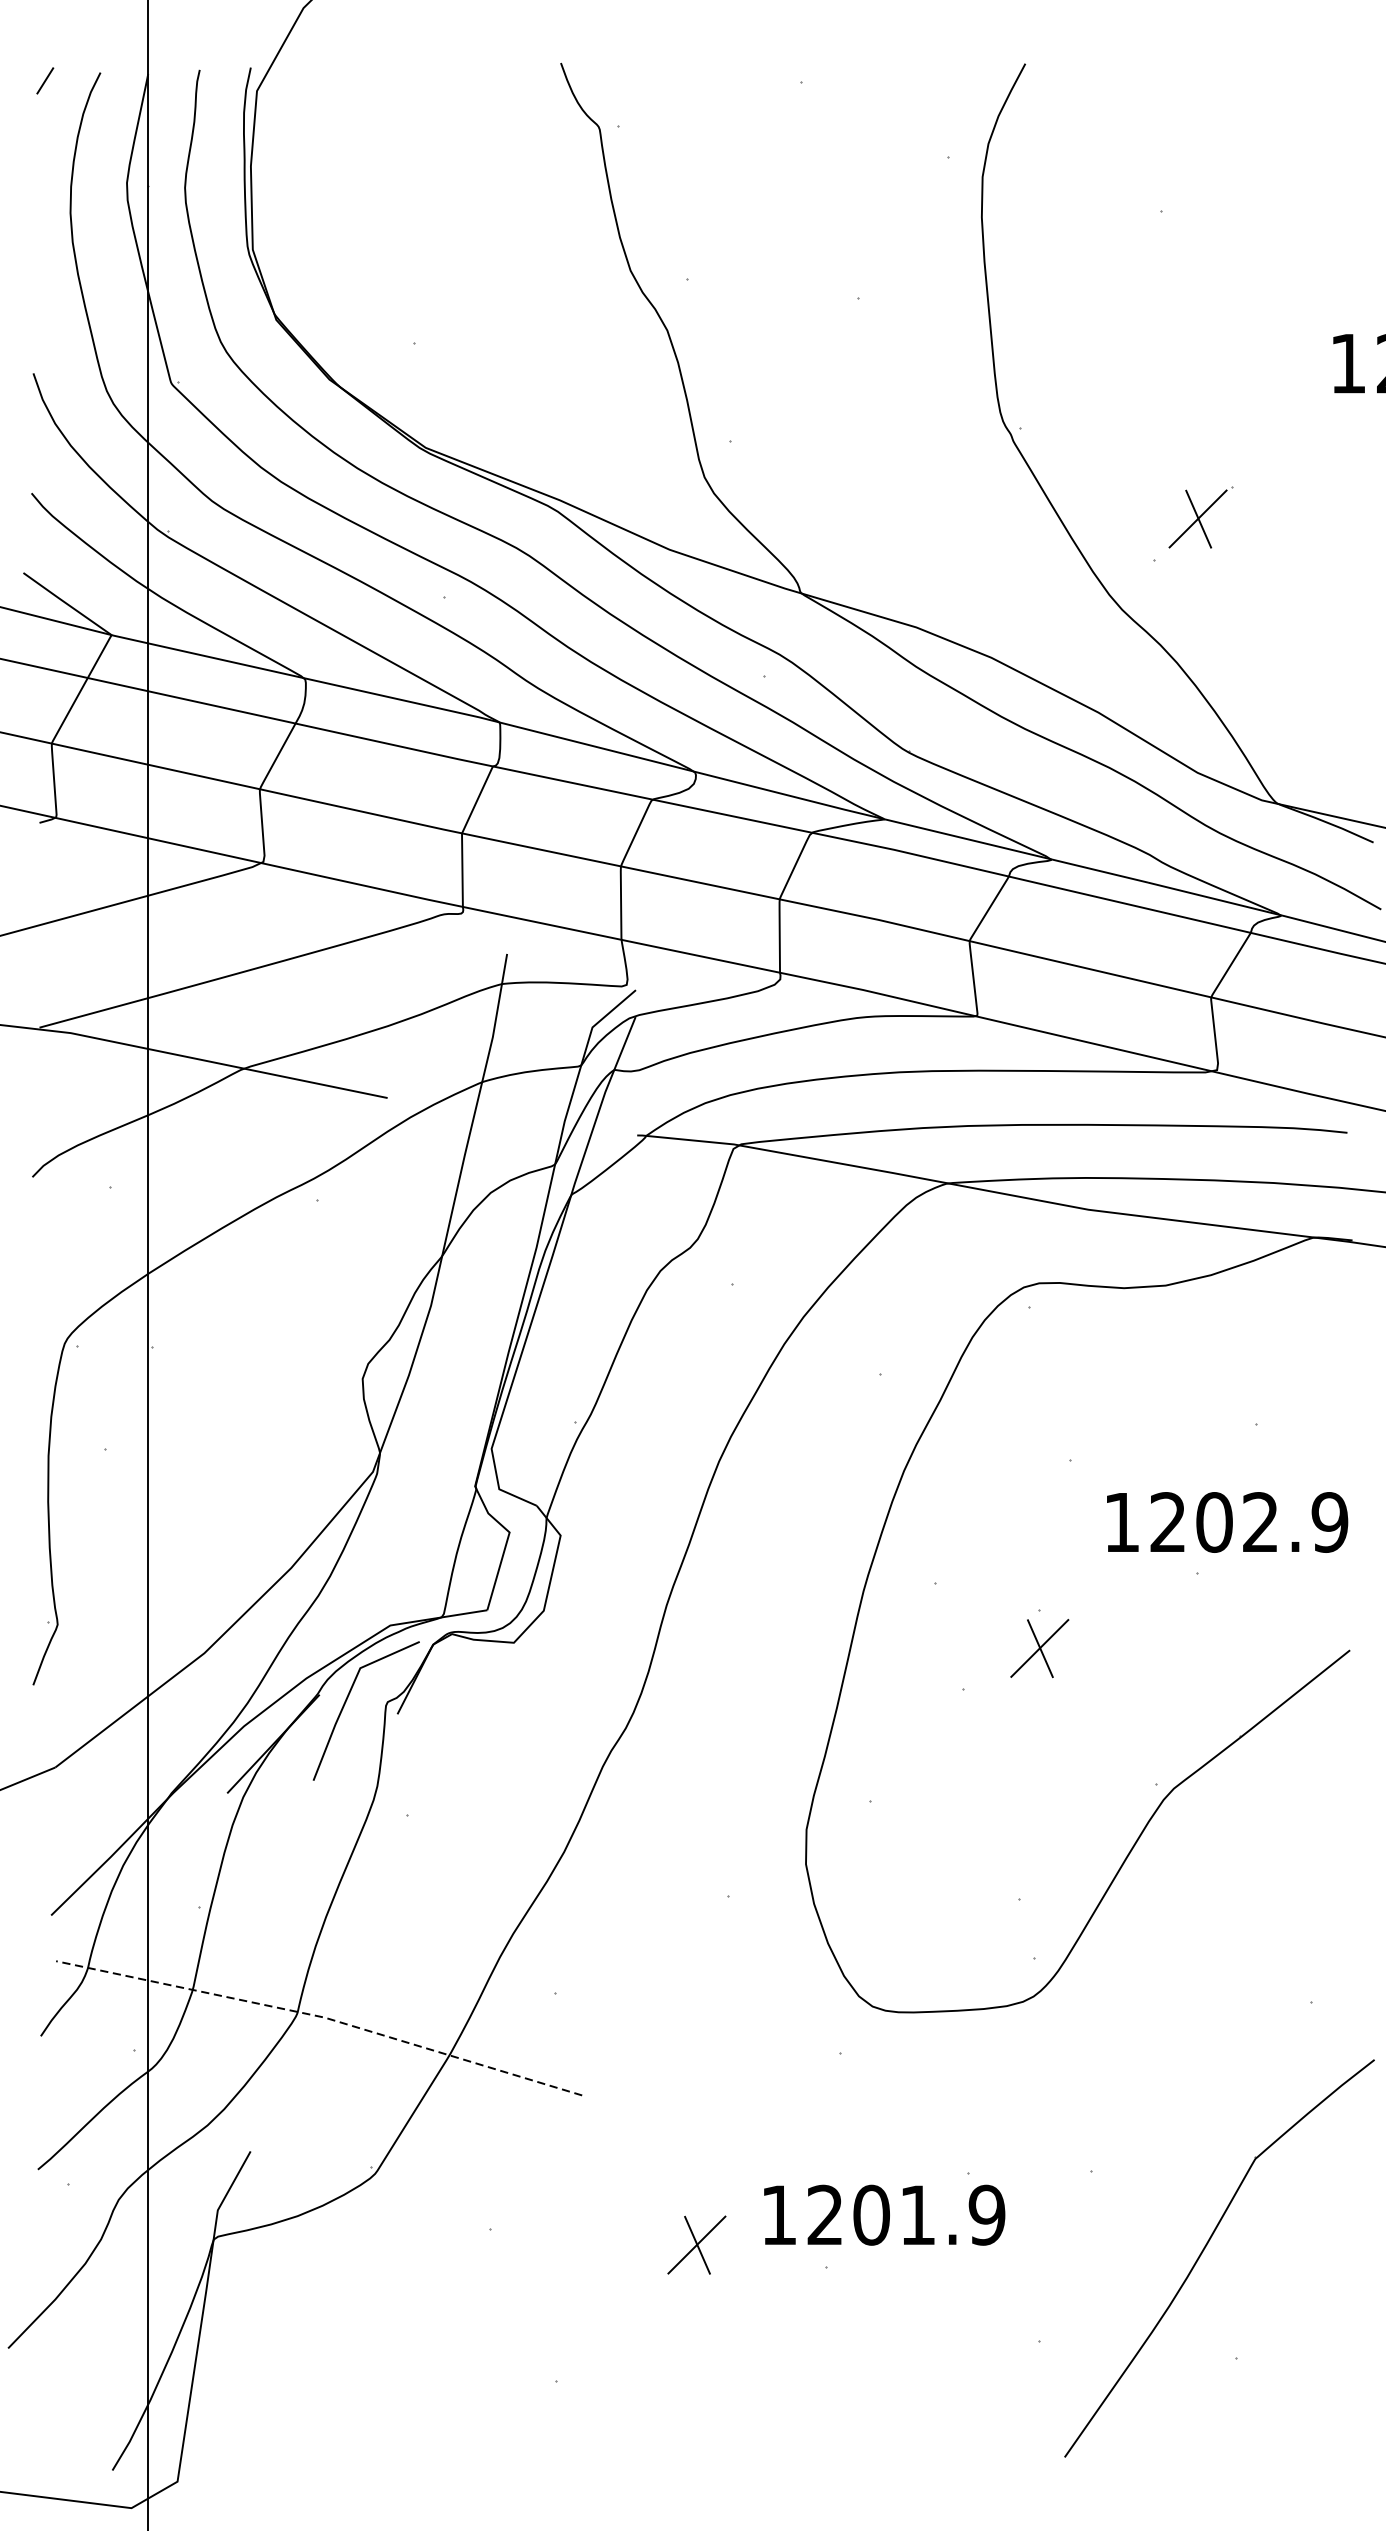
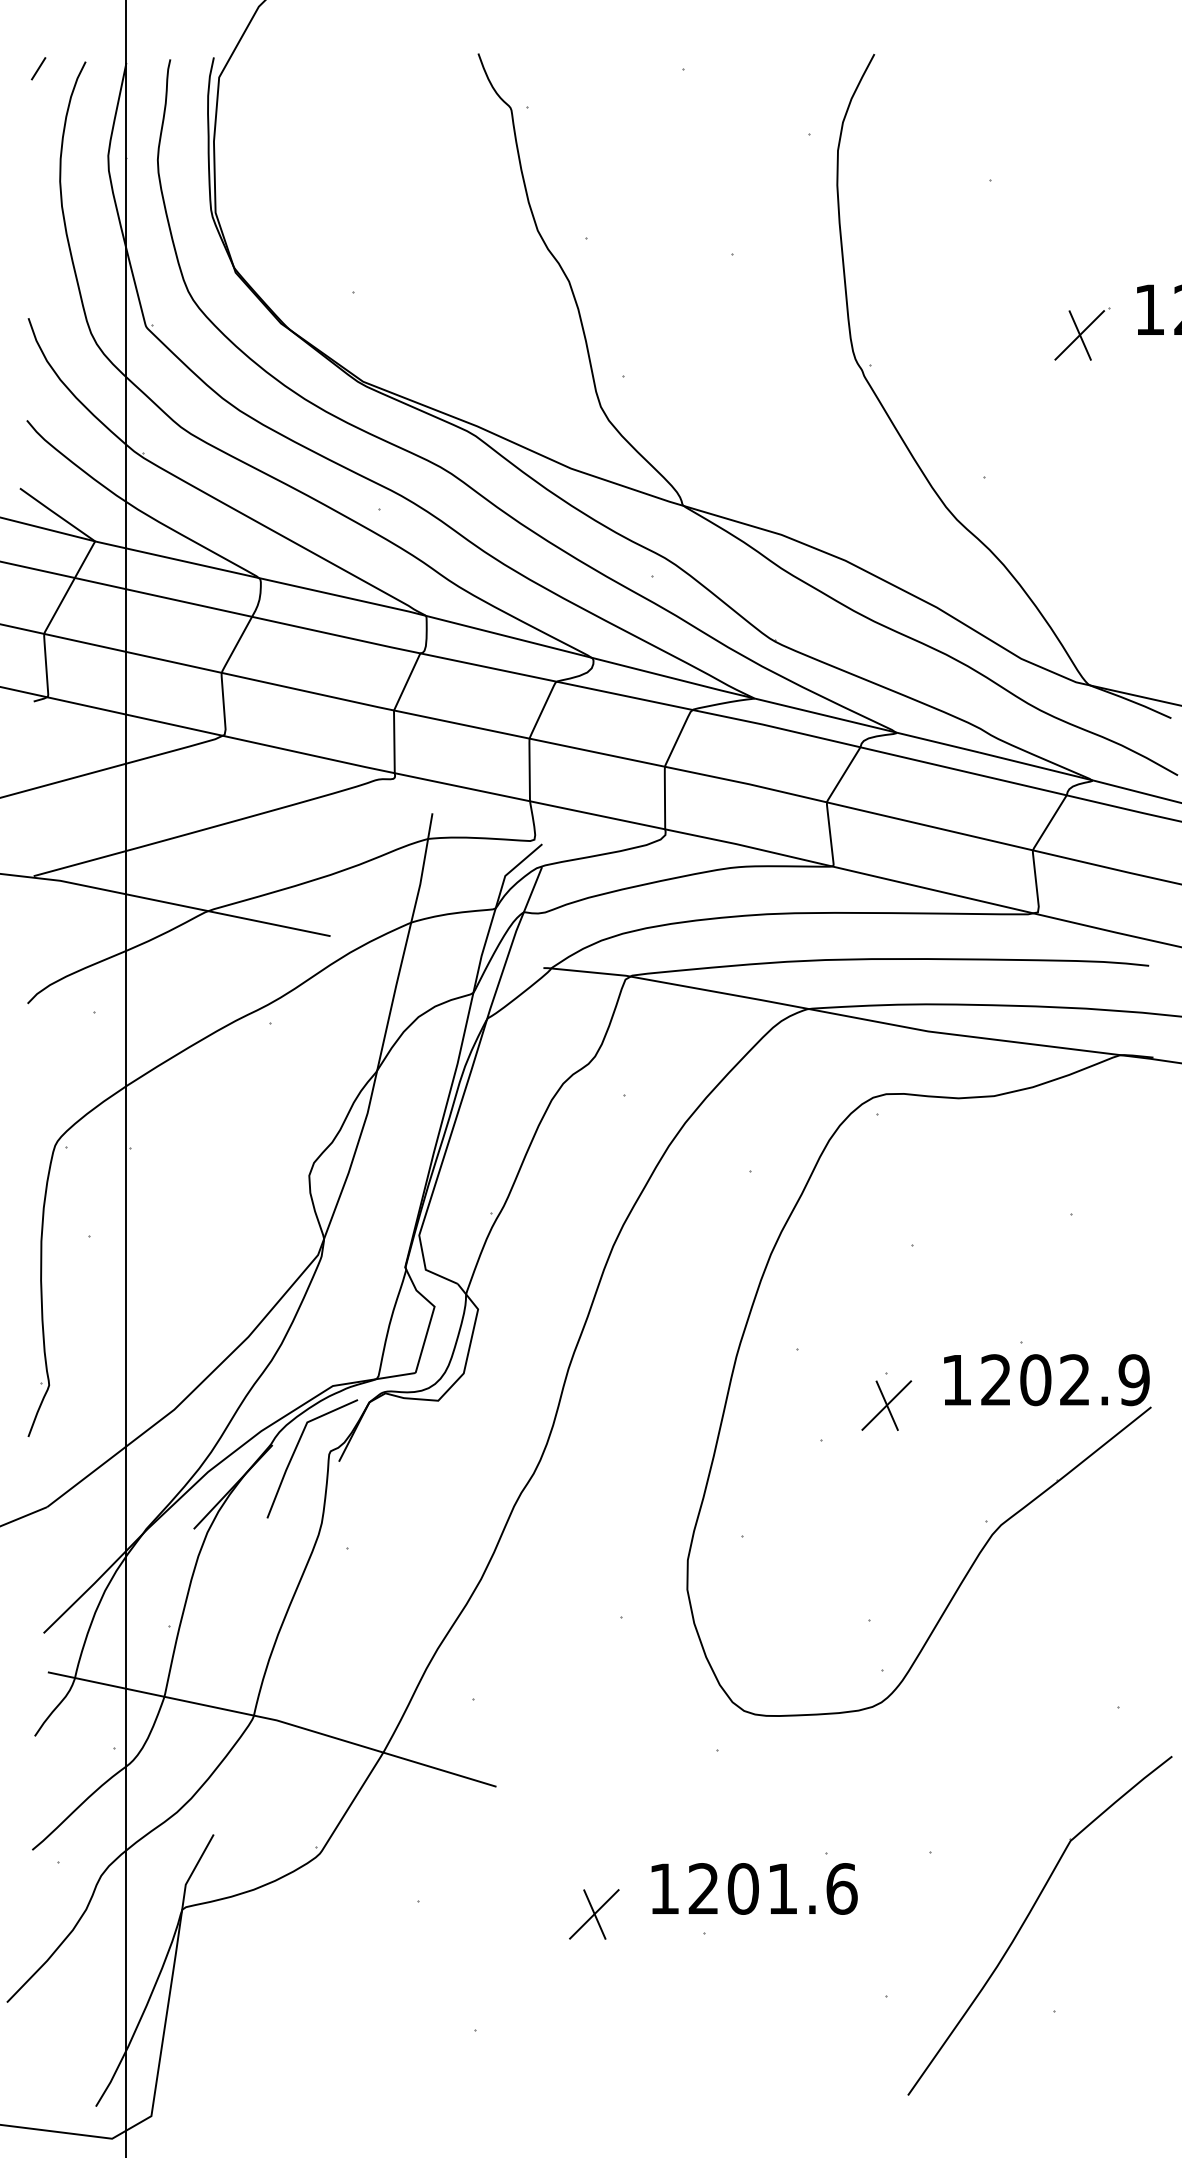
part: (1201, 516) -> (1082, 333), moved
text: (1227, 1522) -> (1046, 1380), moved
line: (321, 2016) -> (274, 1719), dashed -> solid
text: (986, 2214) -> (841, 1888), 1201.9 -> 1201.6

